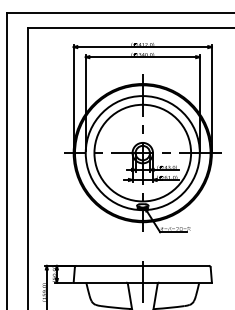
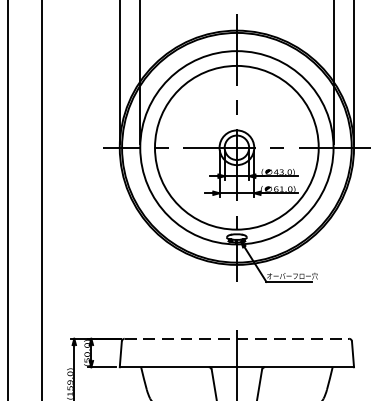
line: (143, 265) -> (238, 338), solid -> dashed

